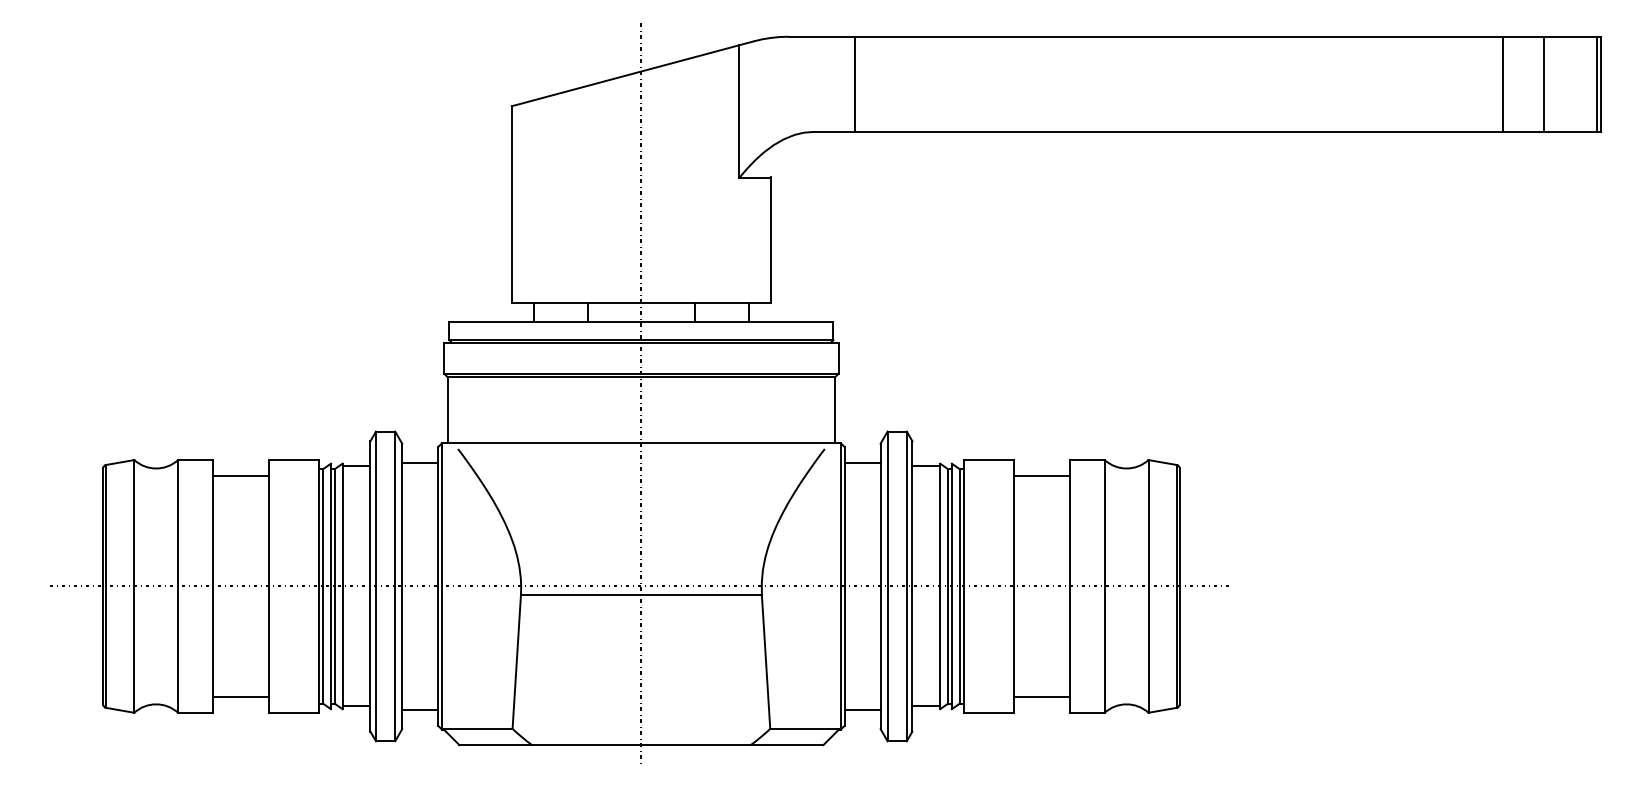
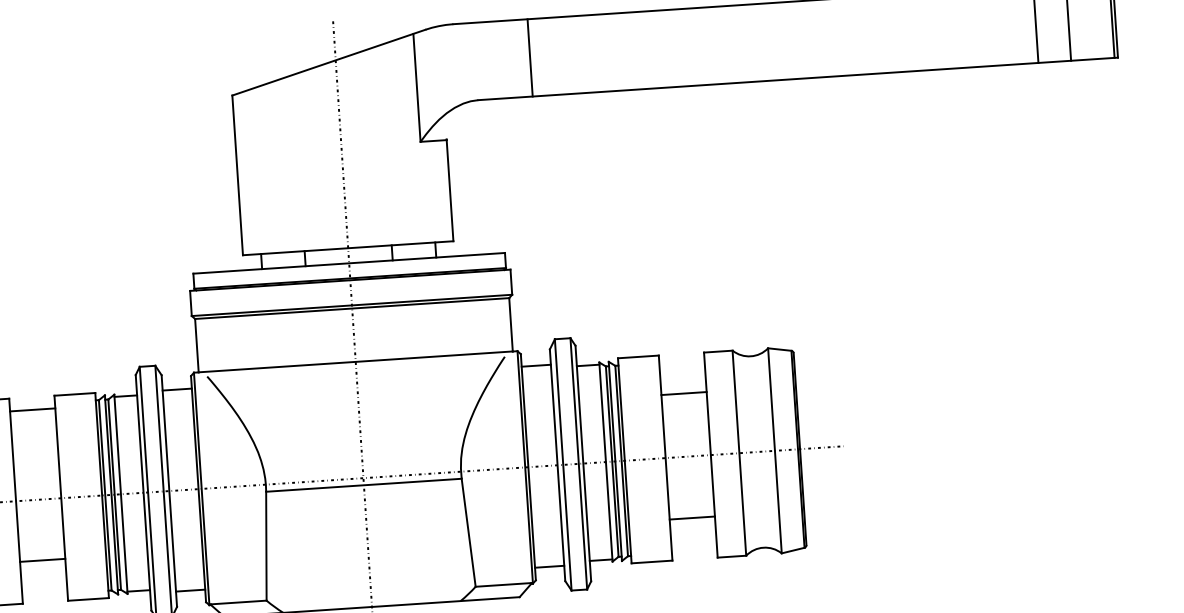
line: (855, 83) -> (530, 57), moved
line: (1041, 475) -> (683, 393), moved
line: (241, 697) -> (43, 560), moved
line: (1041, 697) -> (692, 518), moved

